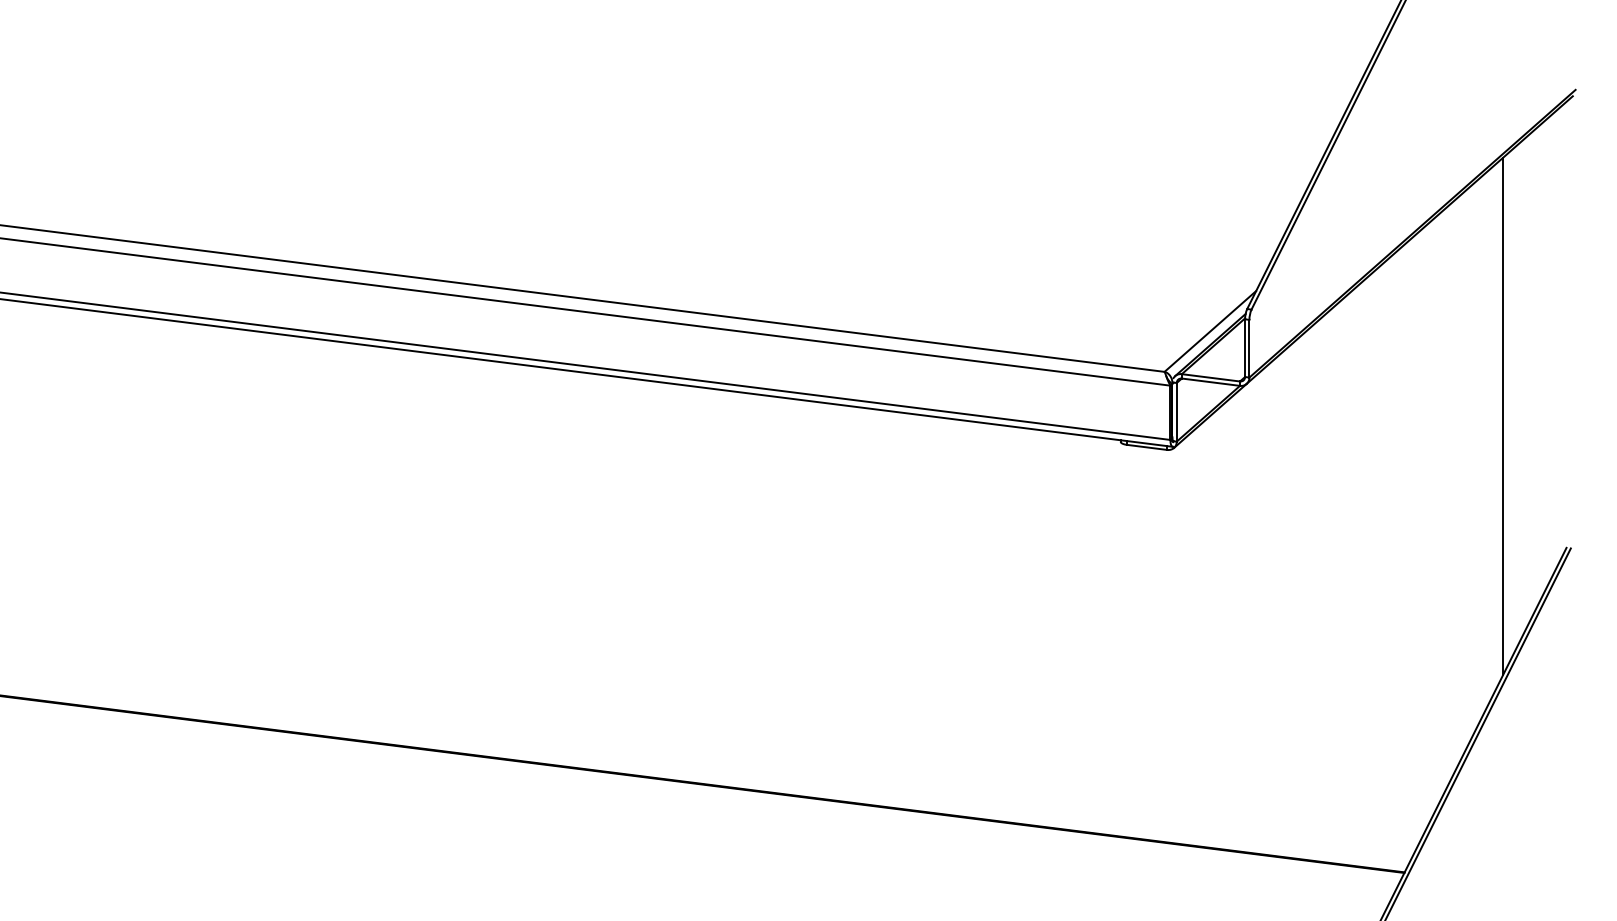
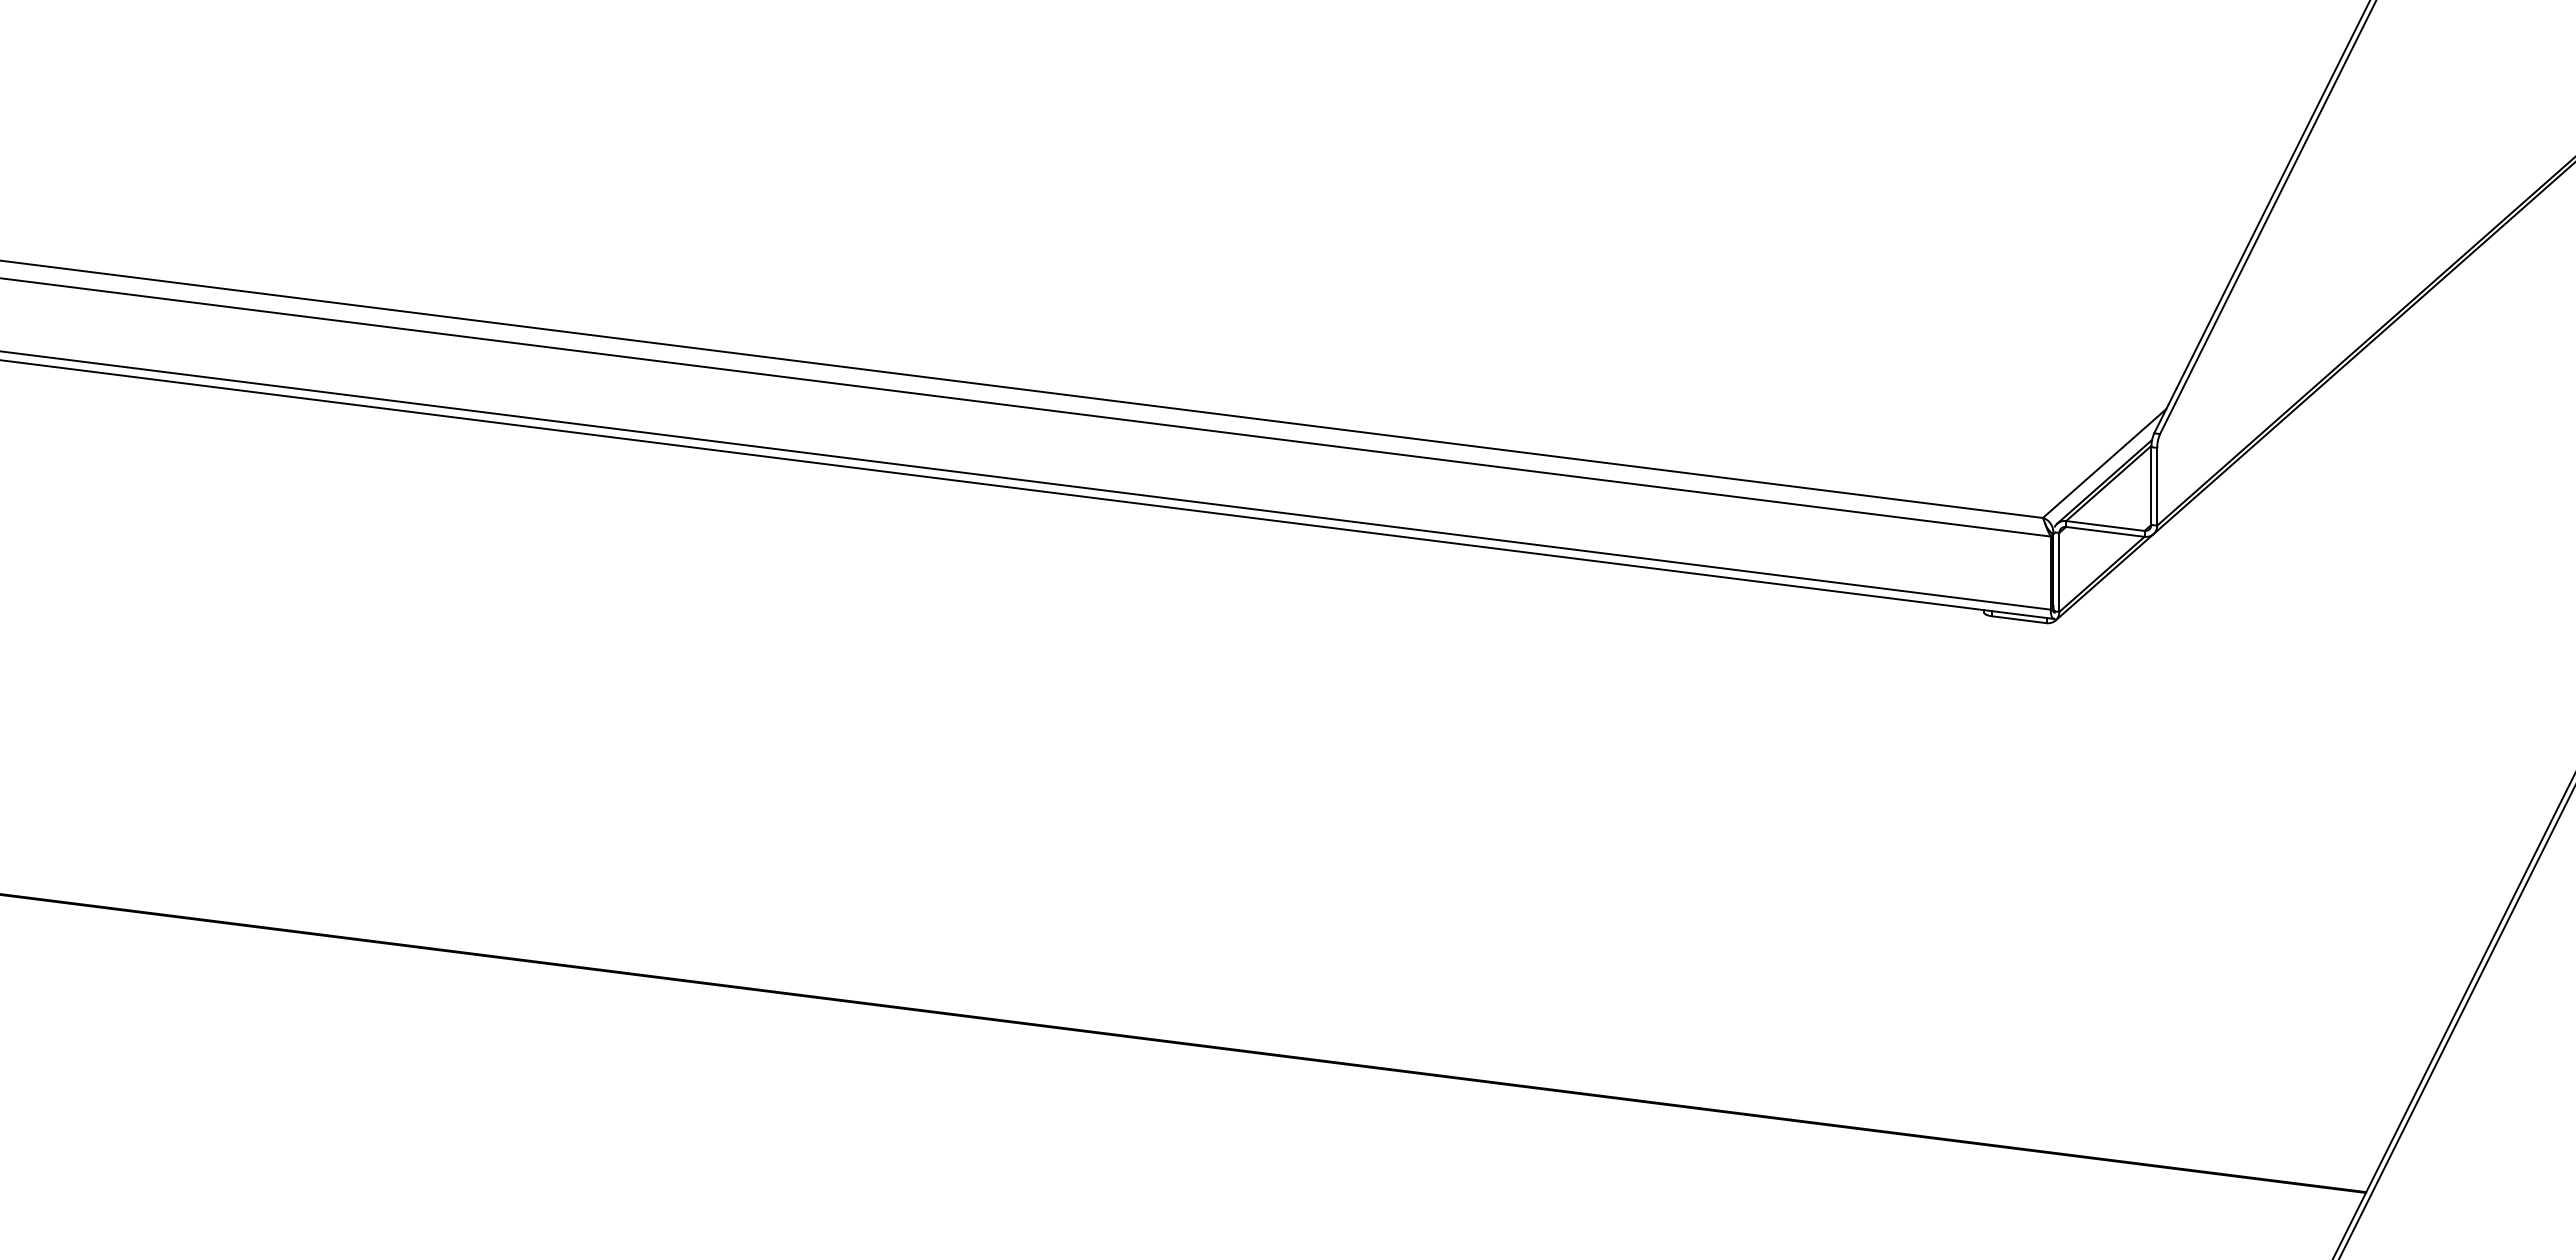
line: (1502, 416) -> (2498, 577), removed

